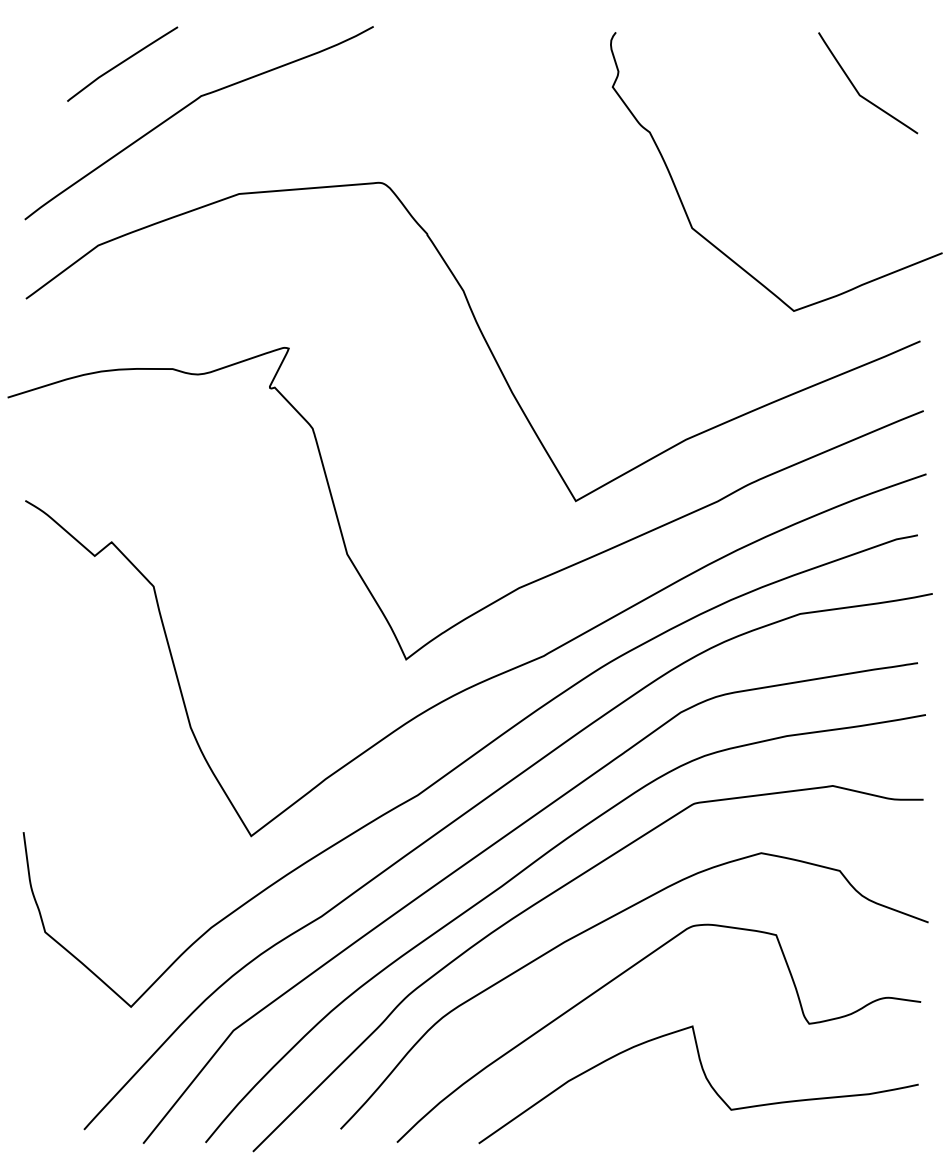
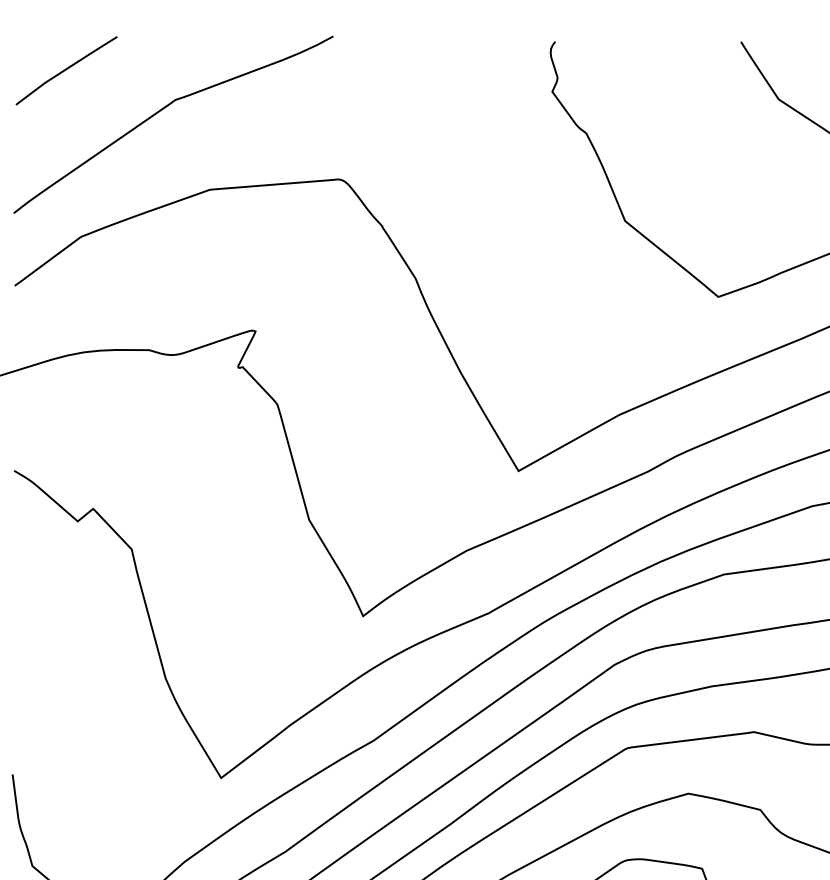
curve: (122, 63) -> (66, 70), moved

